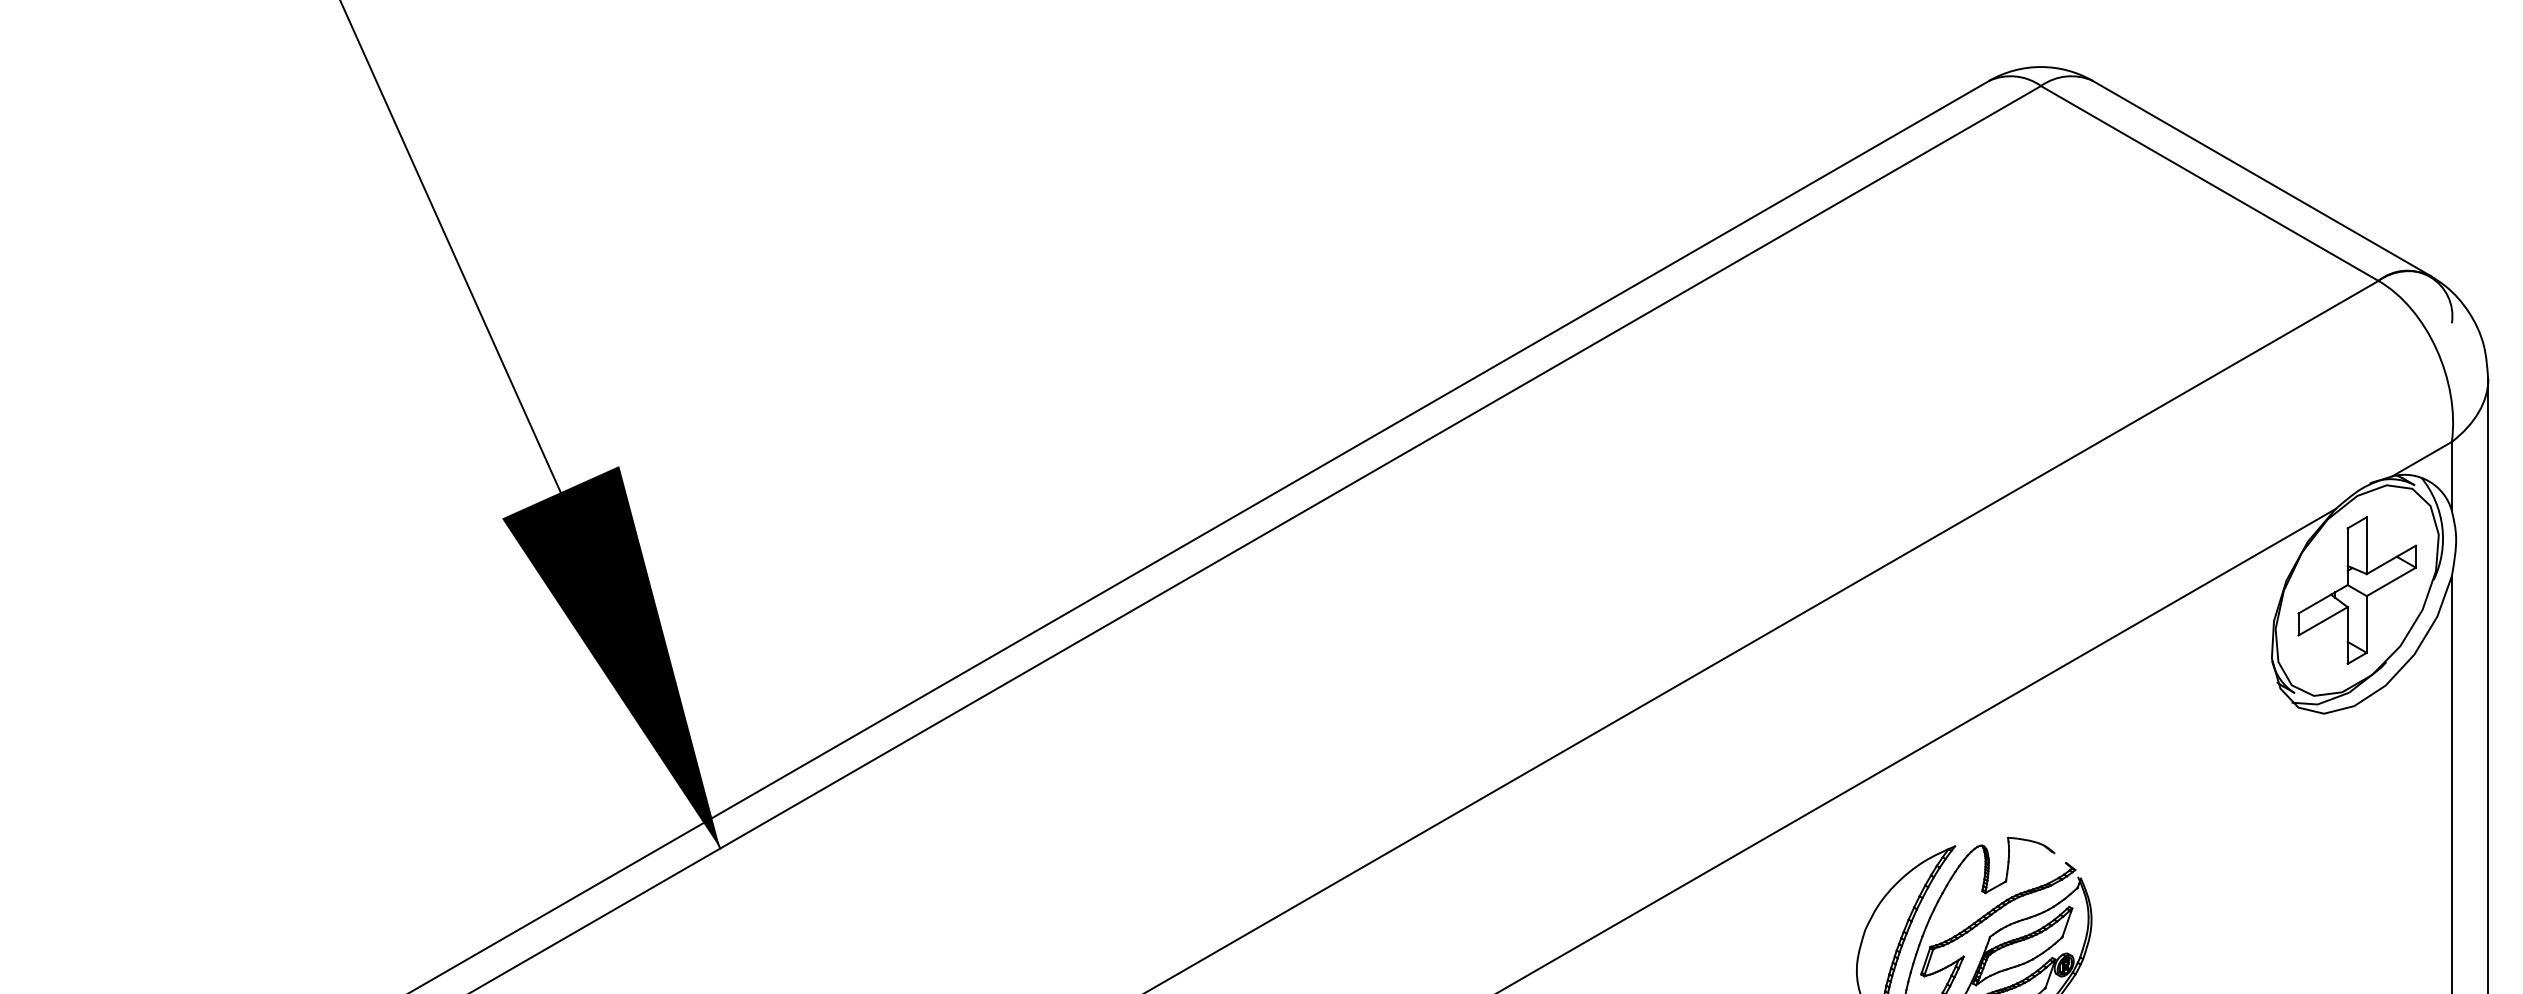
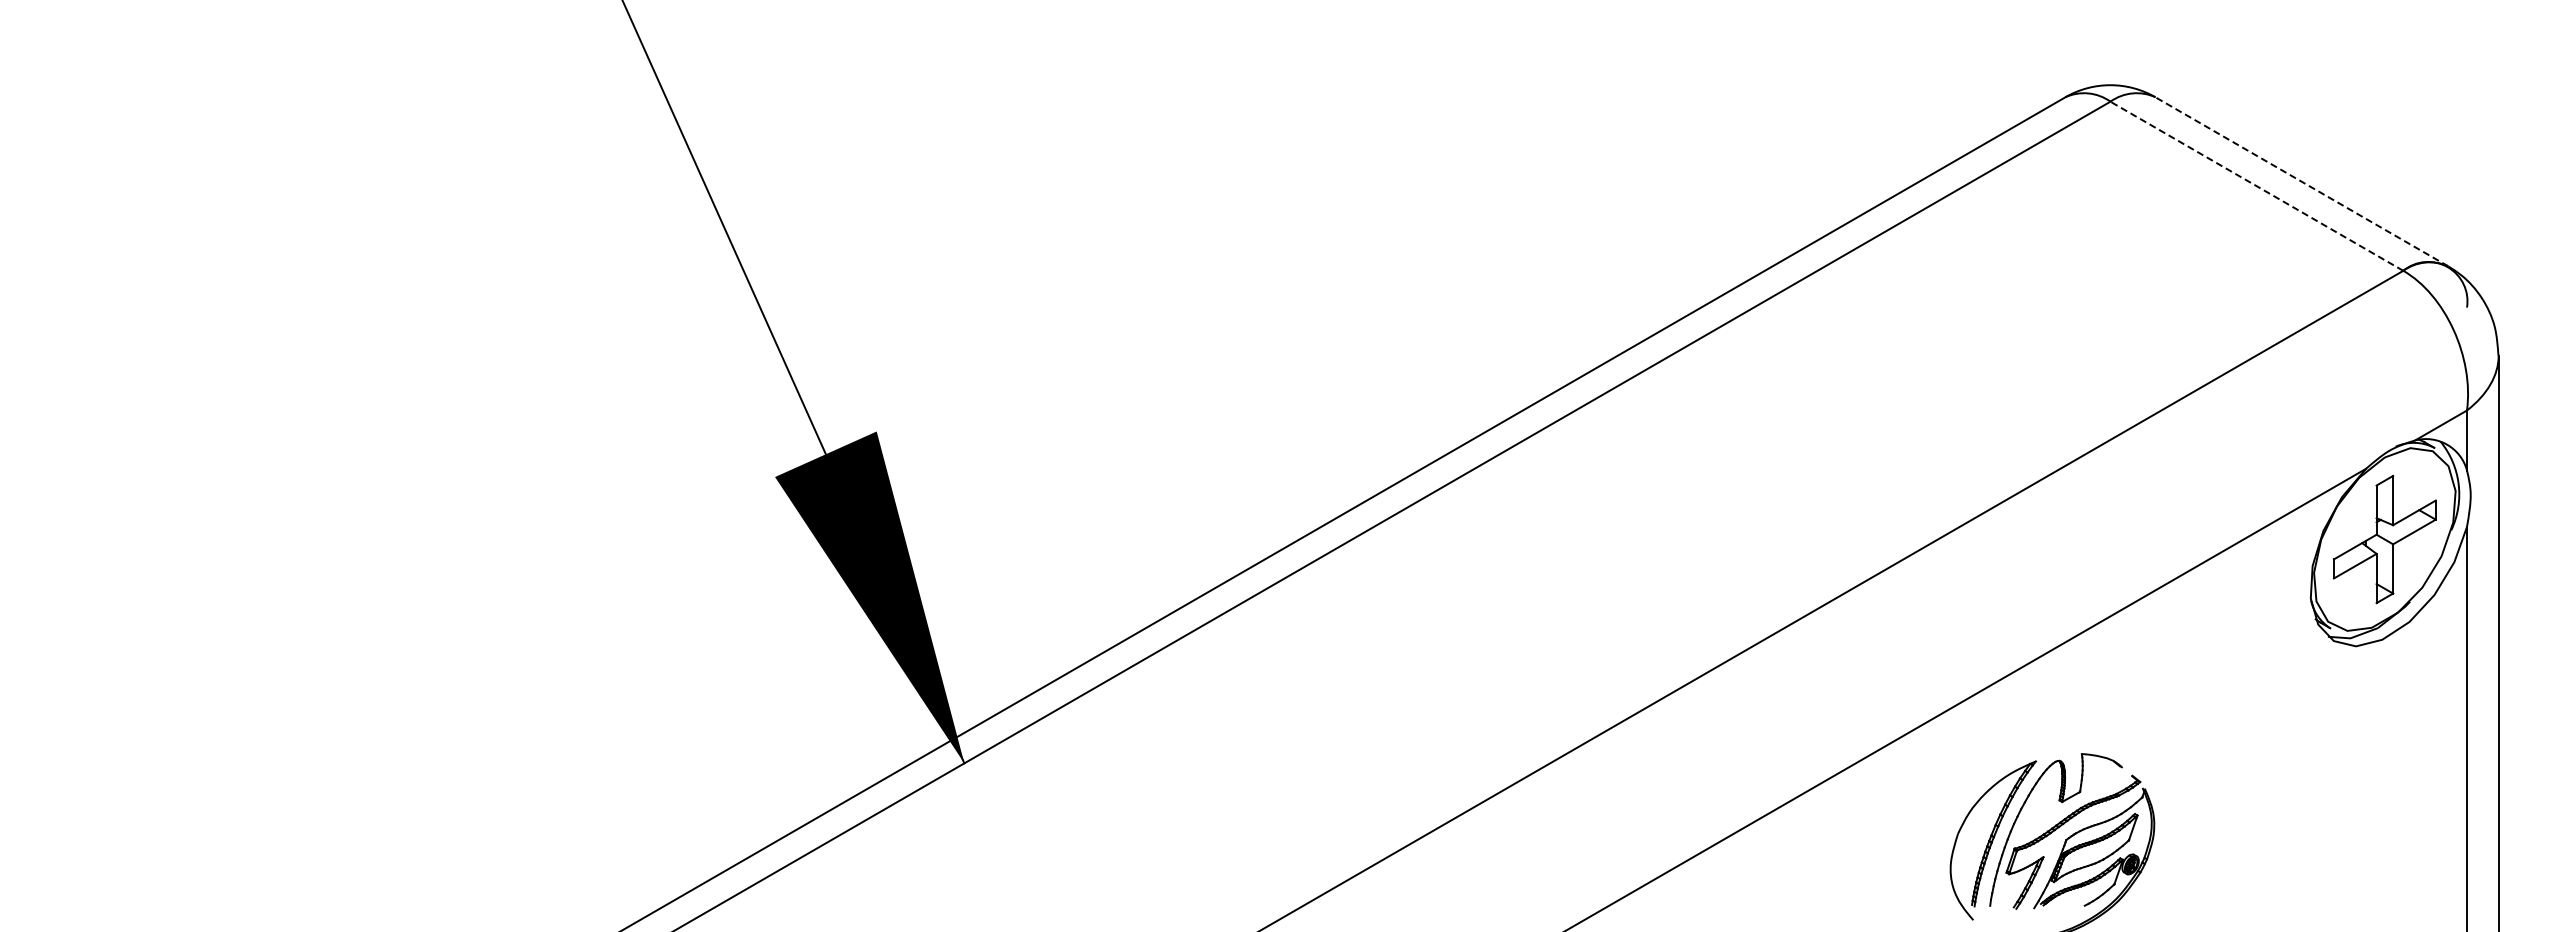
line: (2261, 178) -> (2301, 181), solid -> dashed
line: (2209, 183) -> (2256, 186), solid -> dashed

